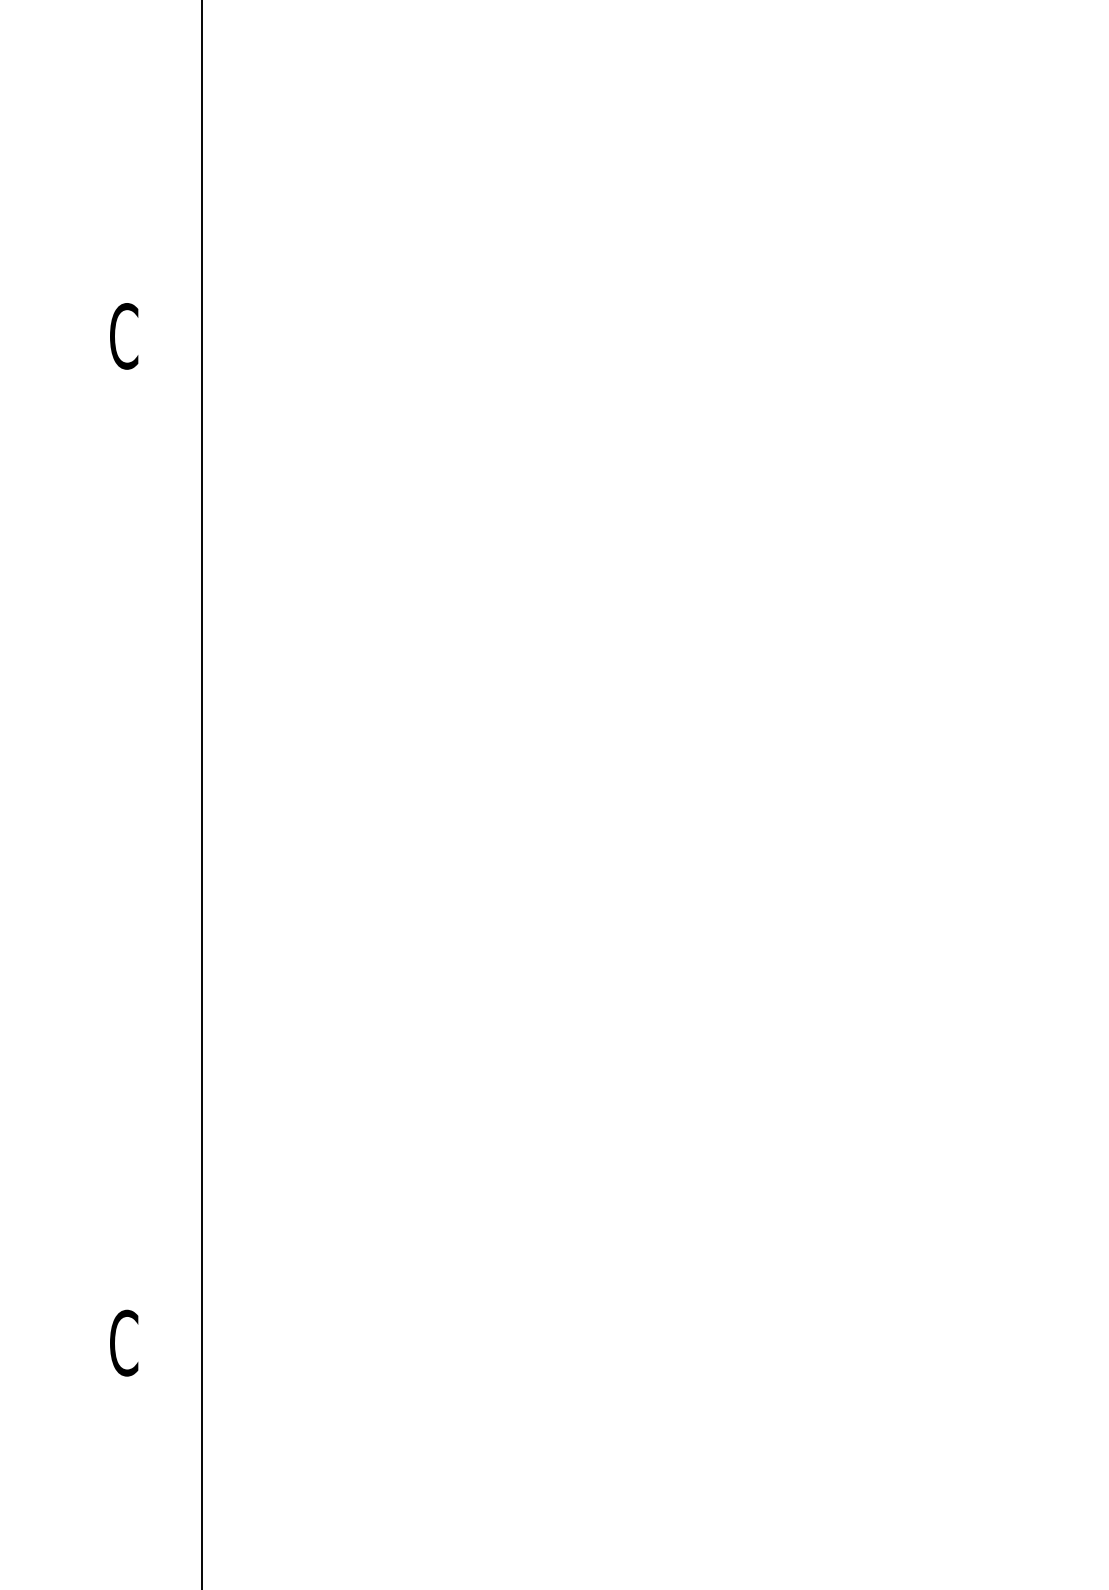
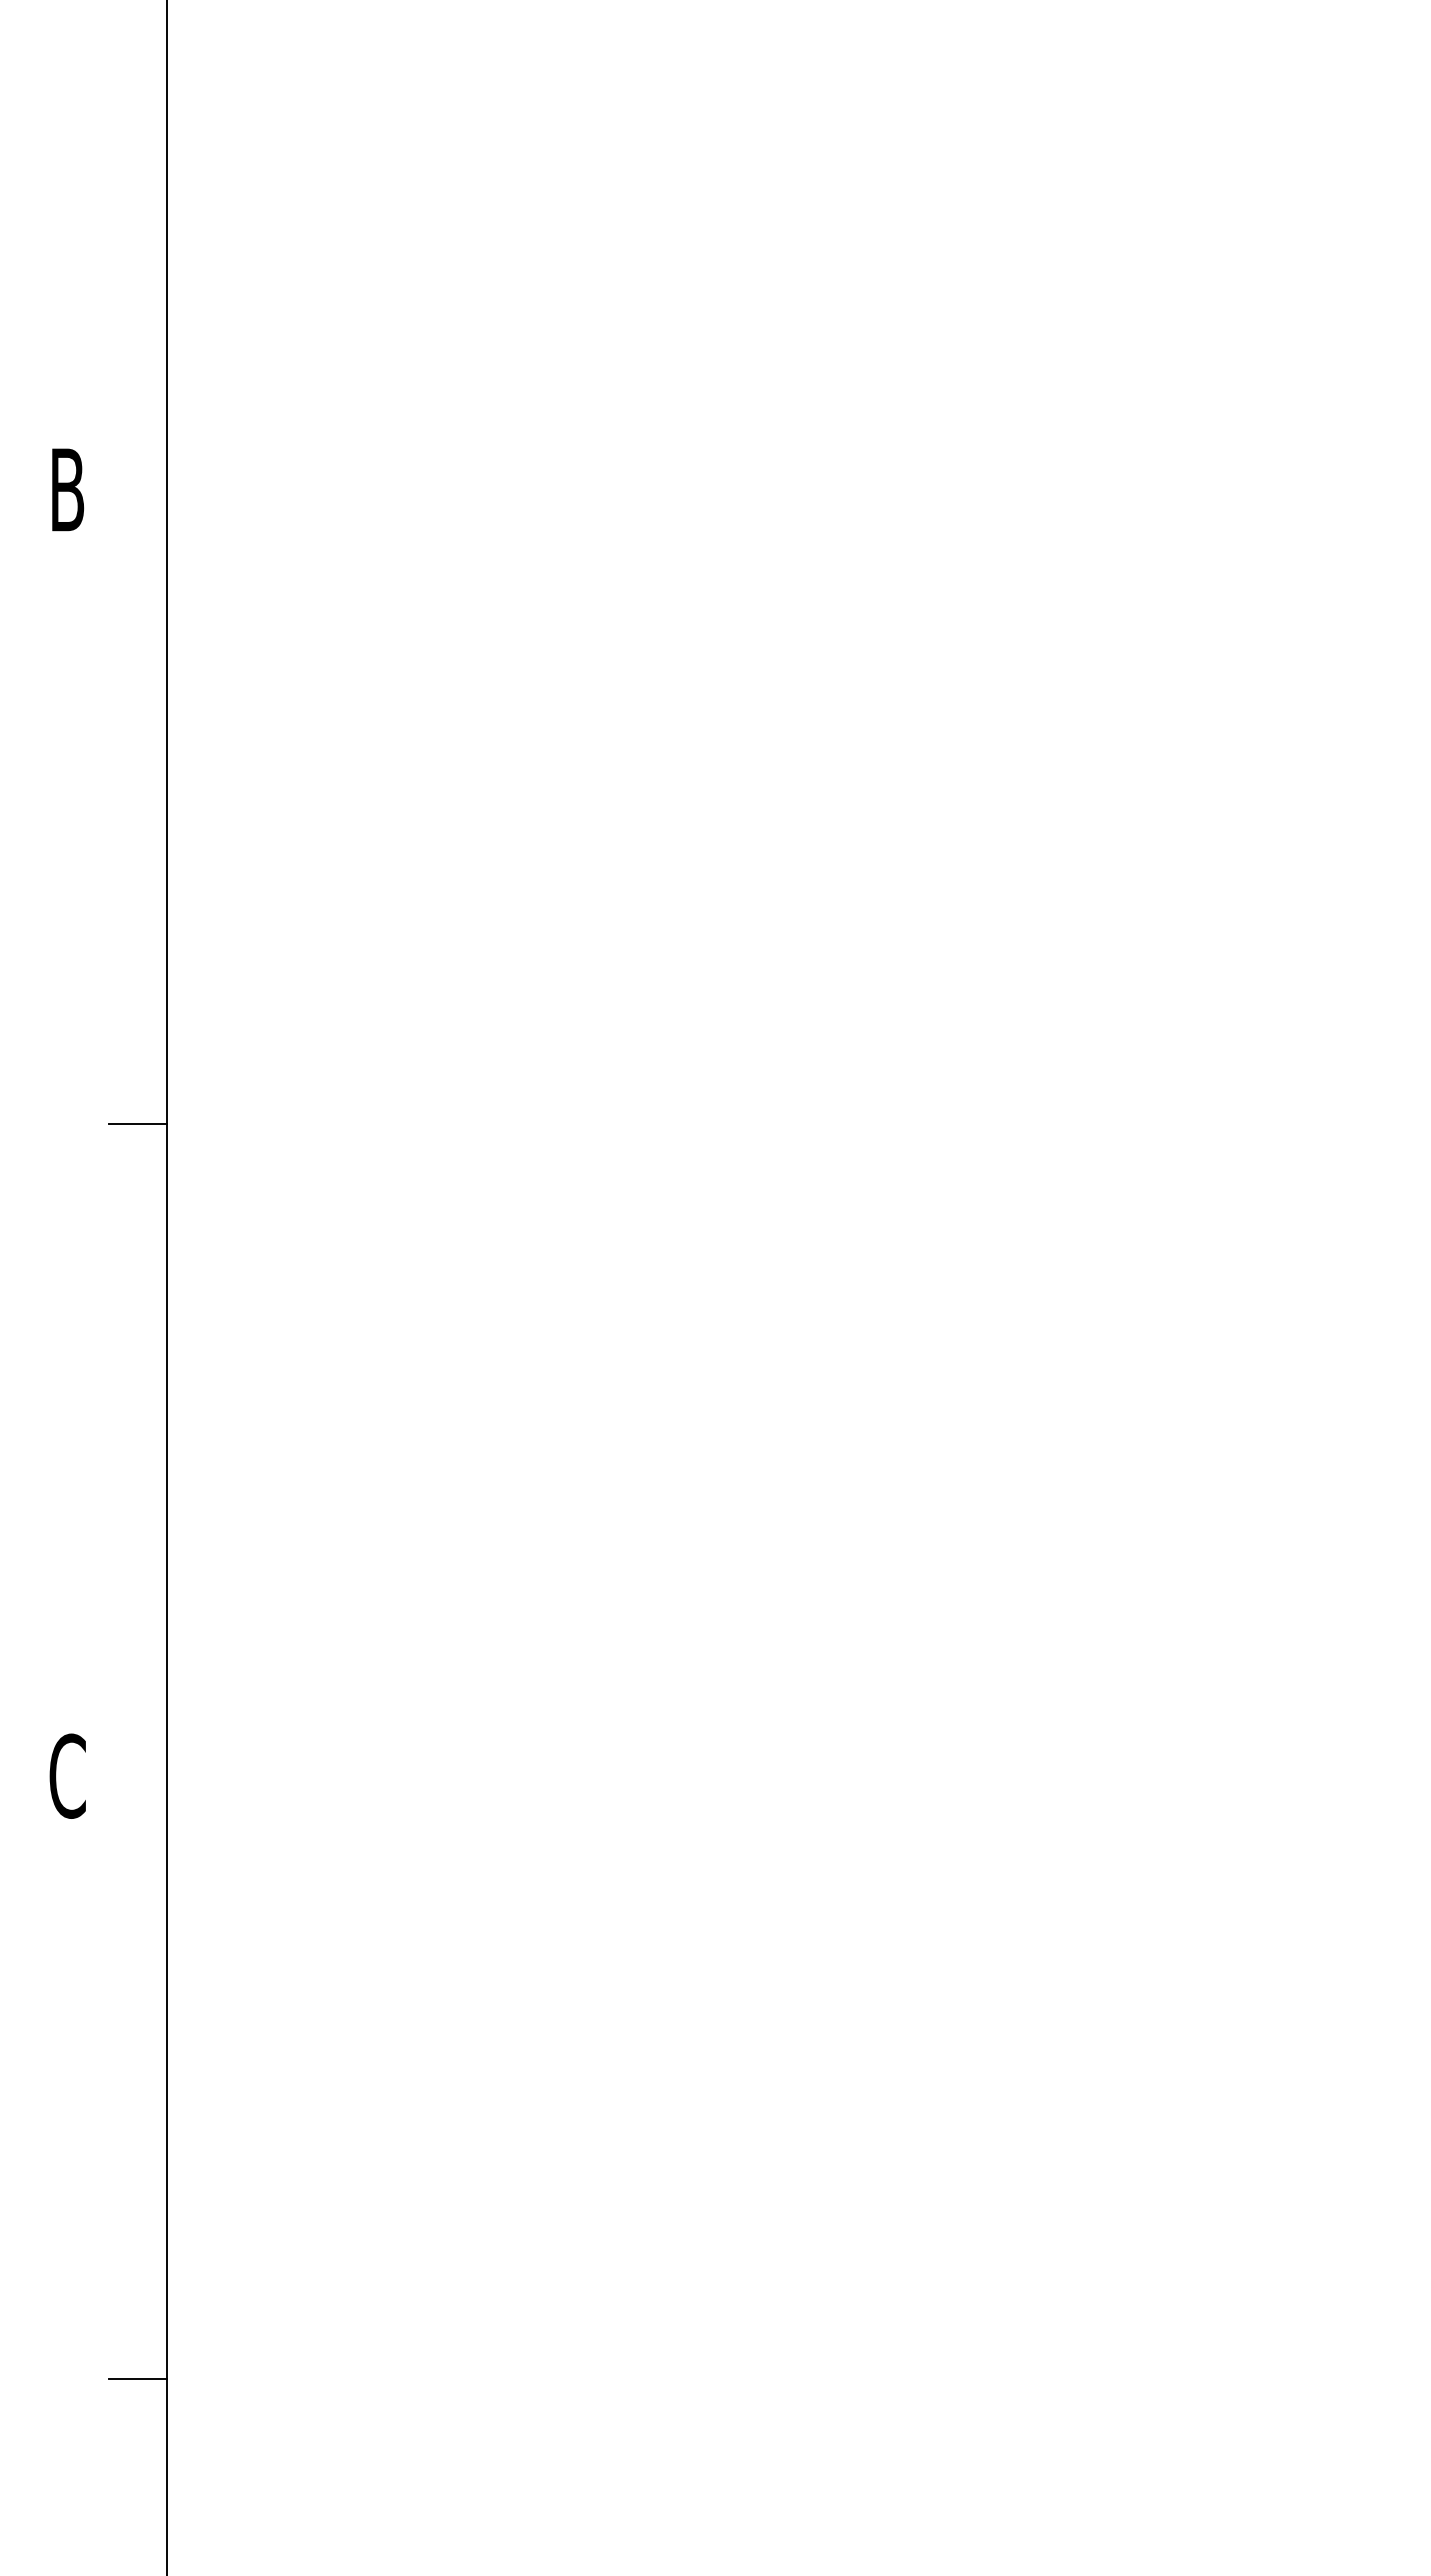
text: (123, 336) -> (67, 489), C -> B
line: (178, 833) -> (137, 1124), added

